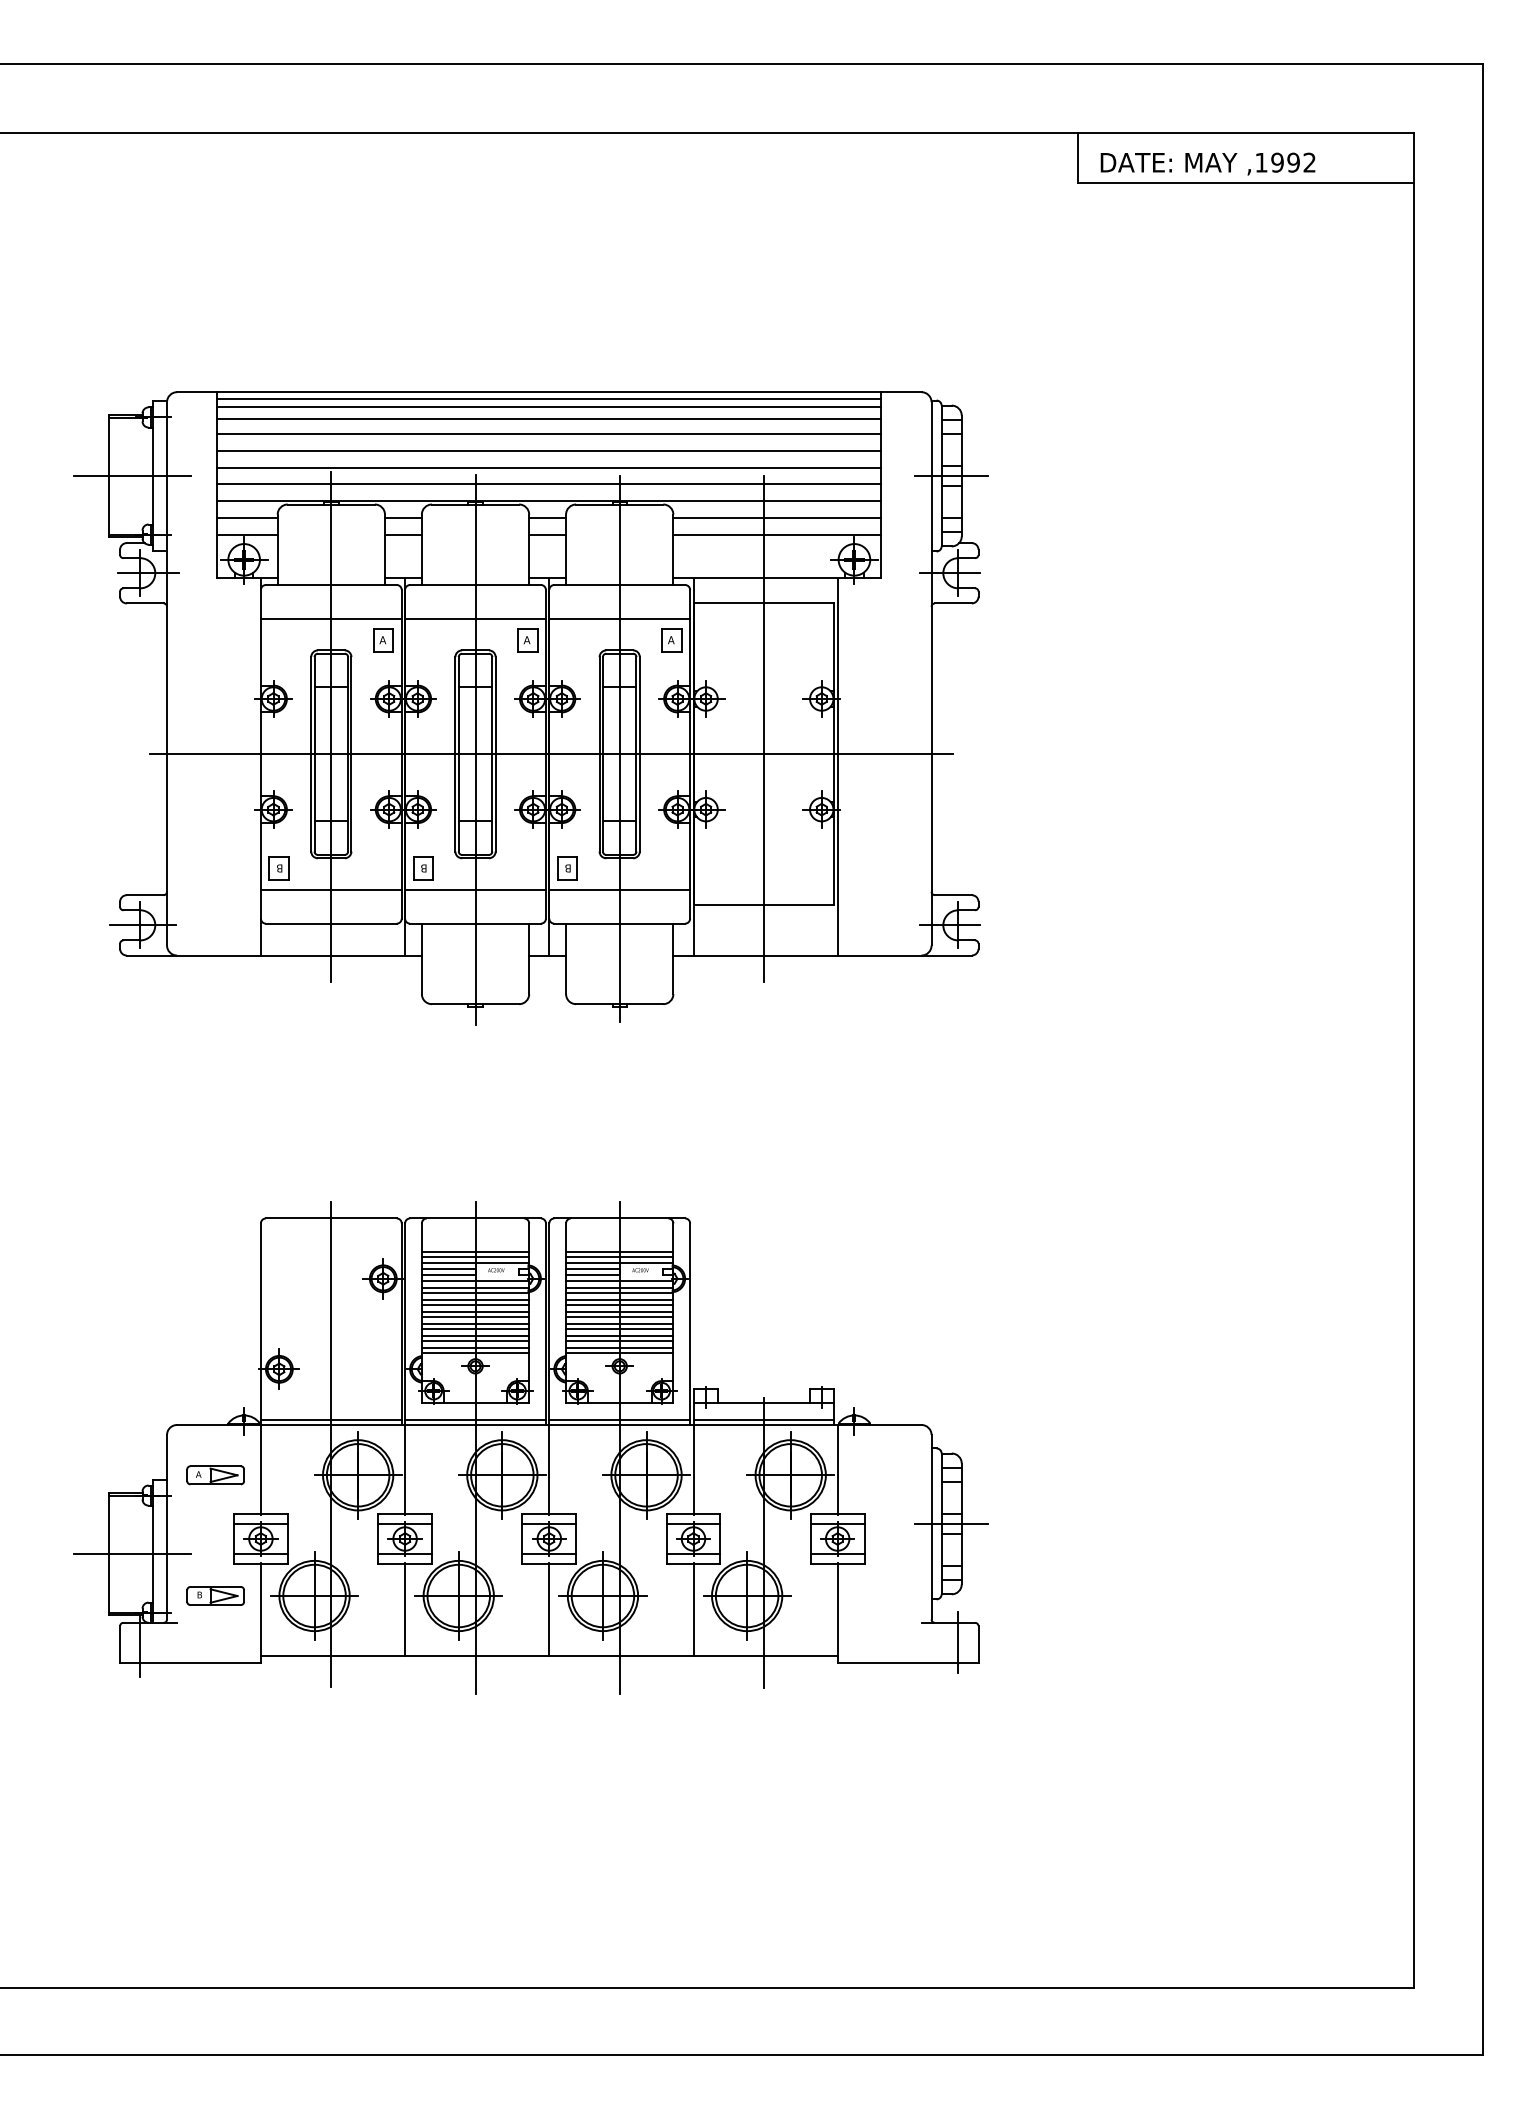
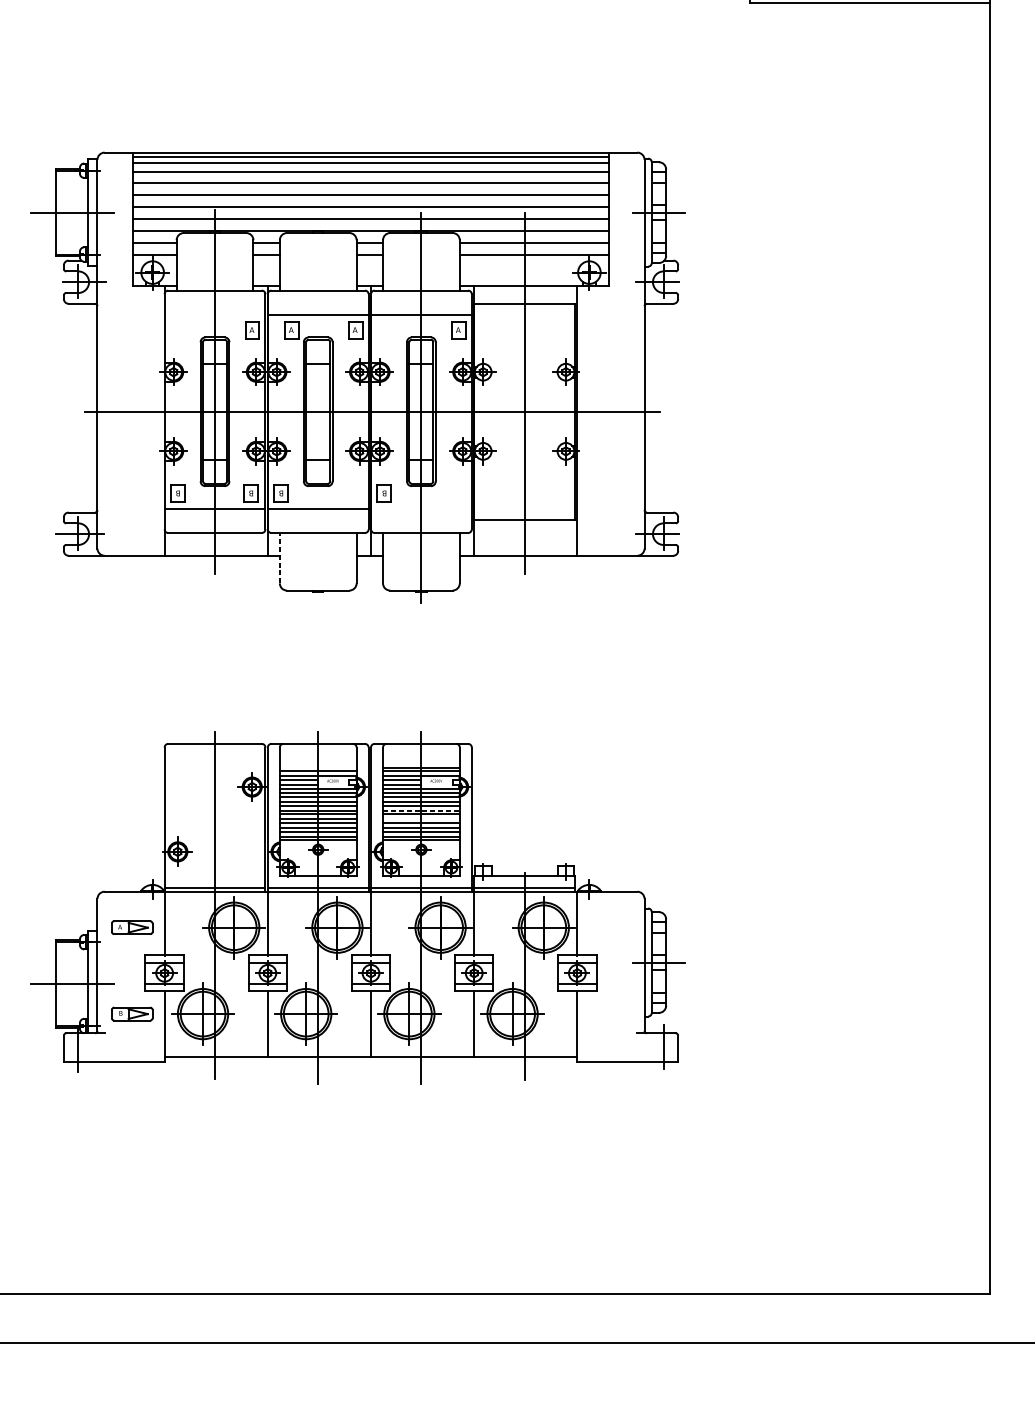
line: (330, 618) -> (214, 314), removed
part: (438, 640) -> (291, 330), added
line: (475, 749) -> (318, 408), removed
part: (381, 868) -> (250, 493), added
line: (619, 890) -> (421, 509), removed
line: (421, 958) -> (279, 557), solid -> dashed
line: (475, 1251) -> (318, 767), removed
line: (619, 1311) -> (421, 810), solid -> dashed
line: (619, 1323) -> (421, 819), removed

